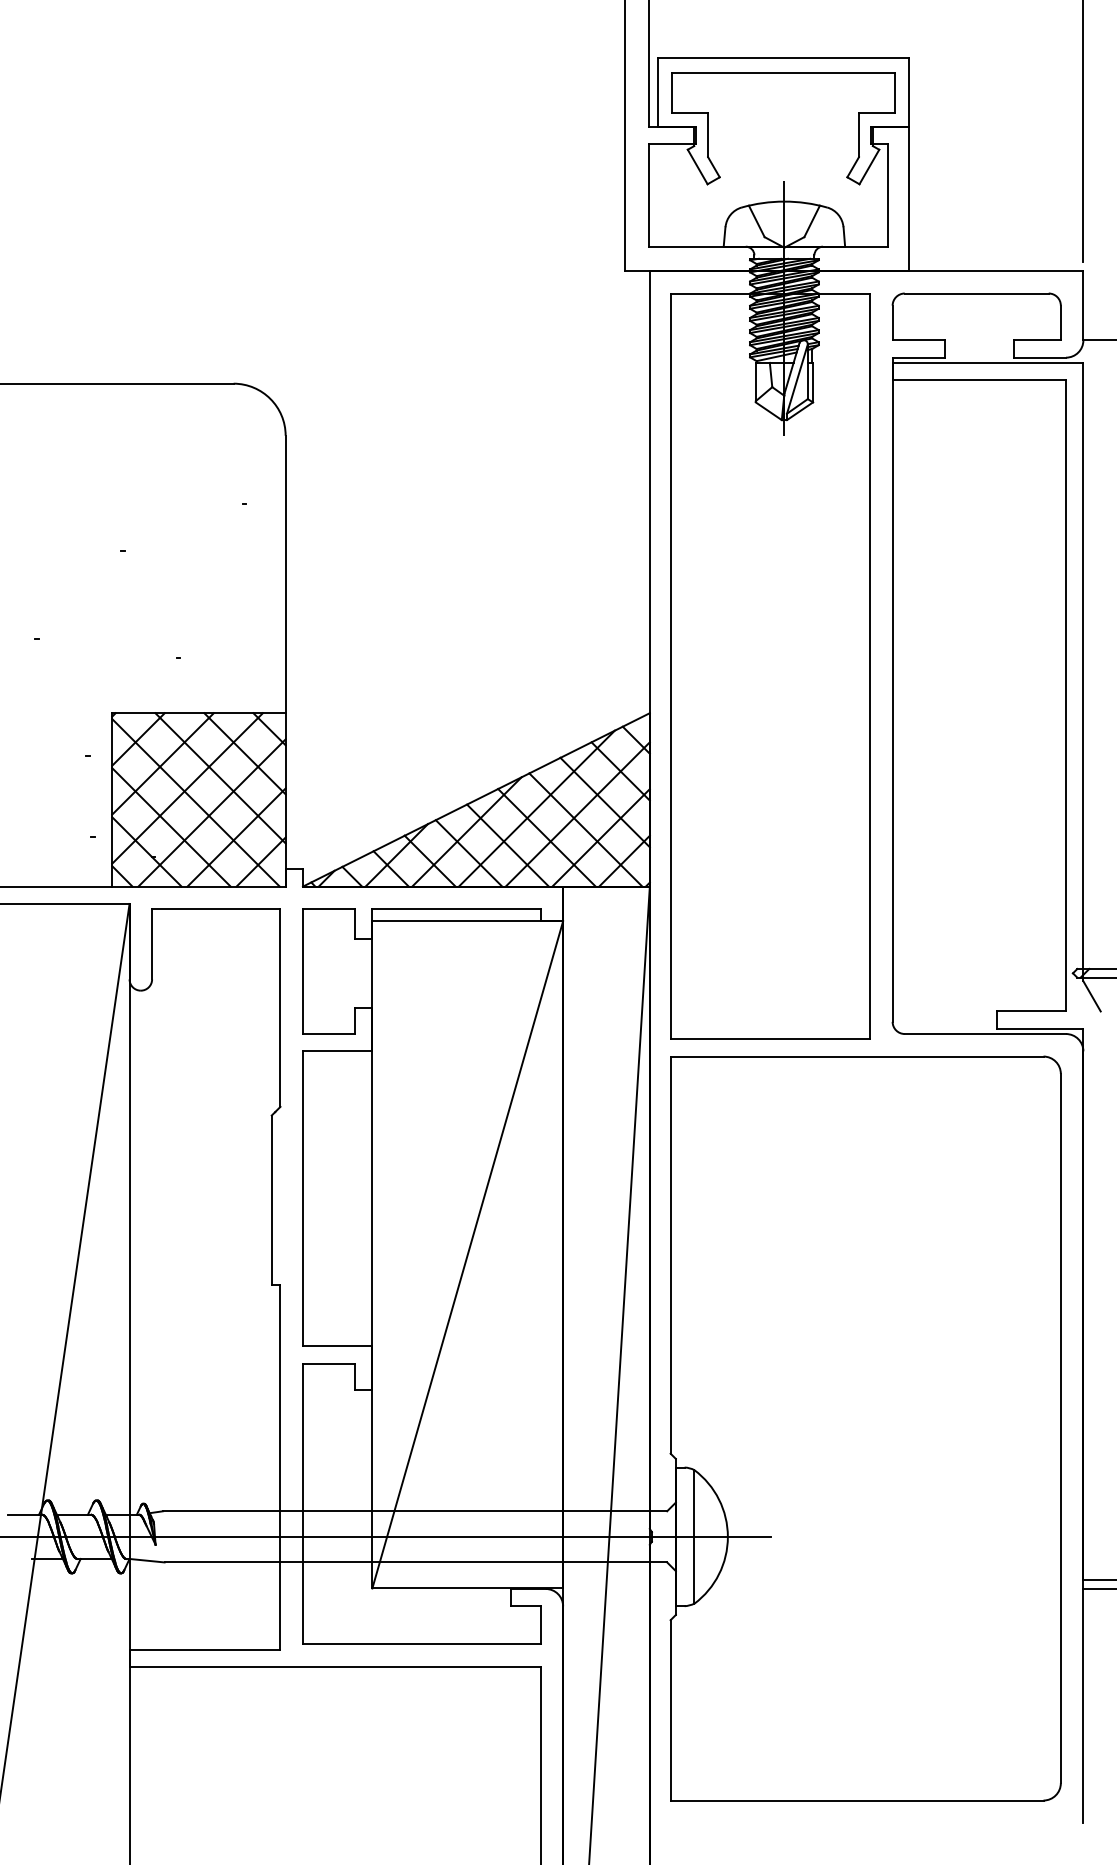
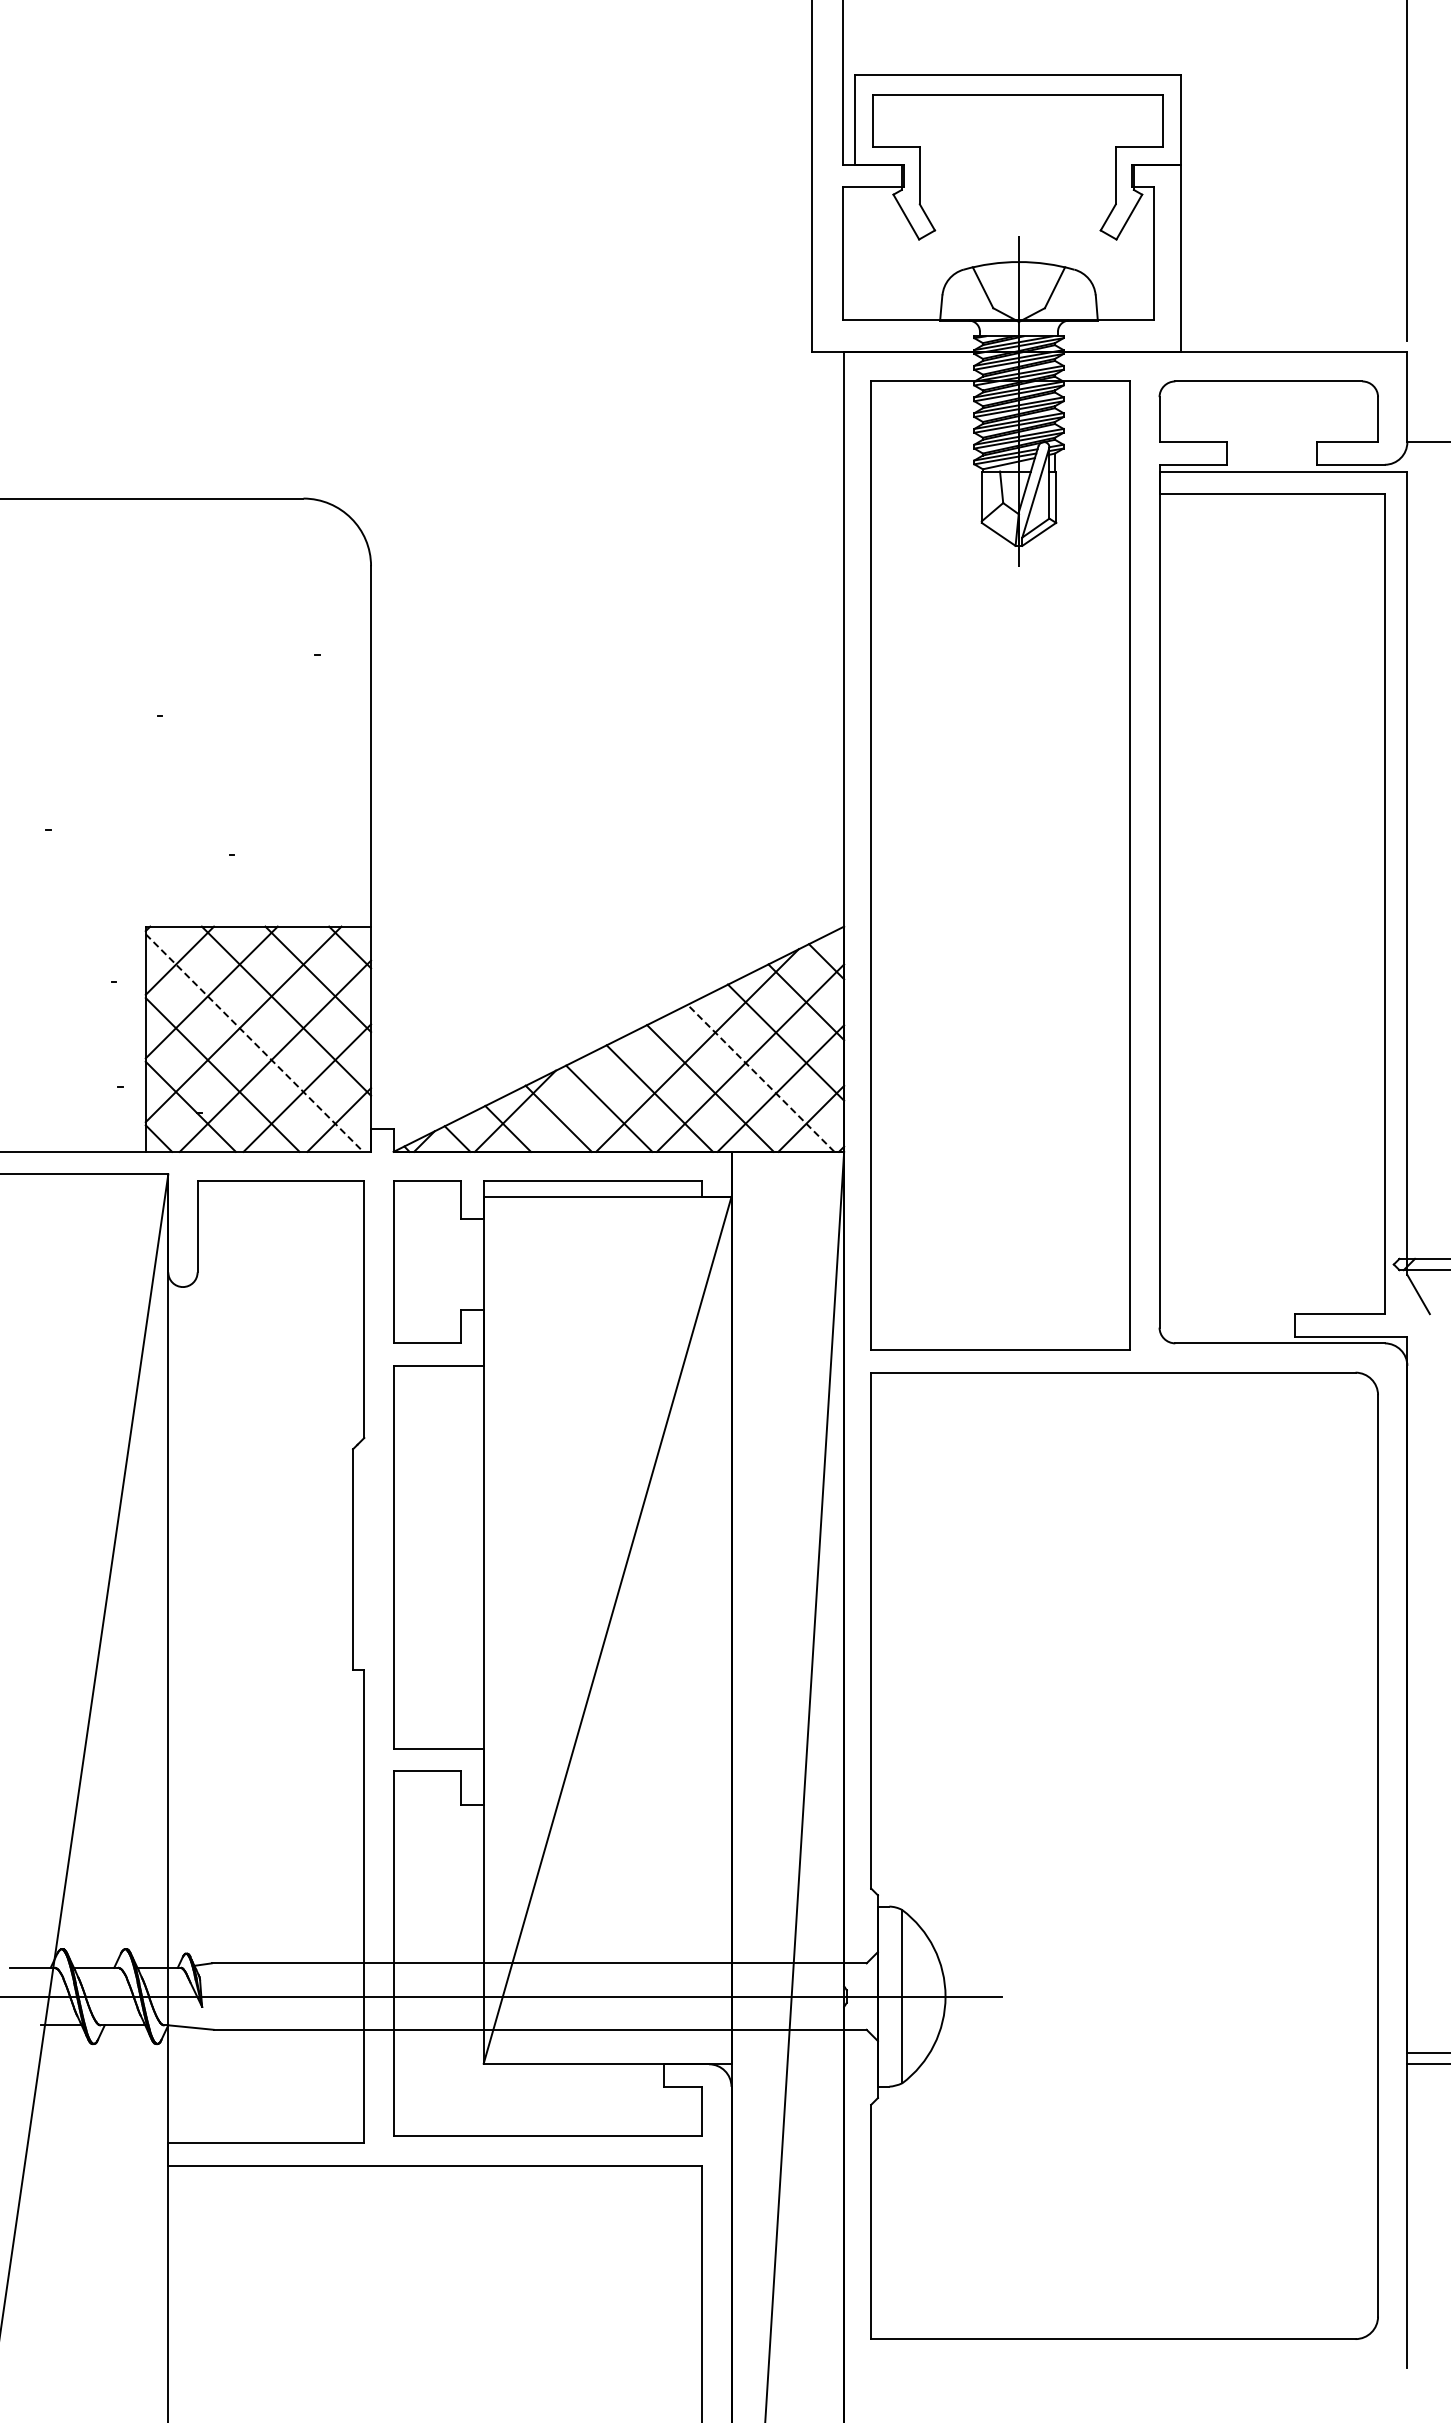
line: (195, 803) -> (254, 1043), solid -> dashed
line: (586, 830) -> (761, 1078), solid -> dashed
line: (466, 831) -> (606, 1080), removed

